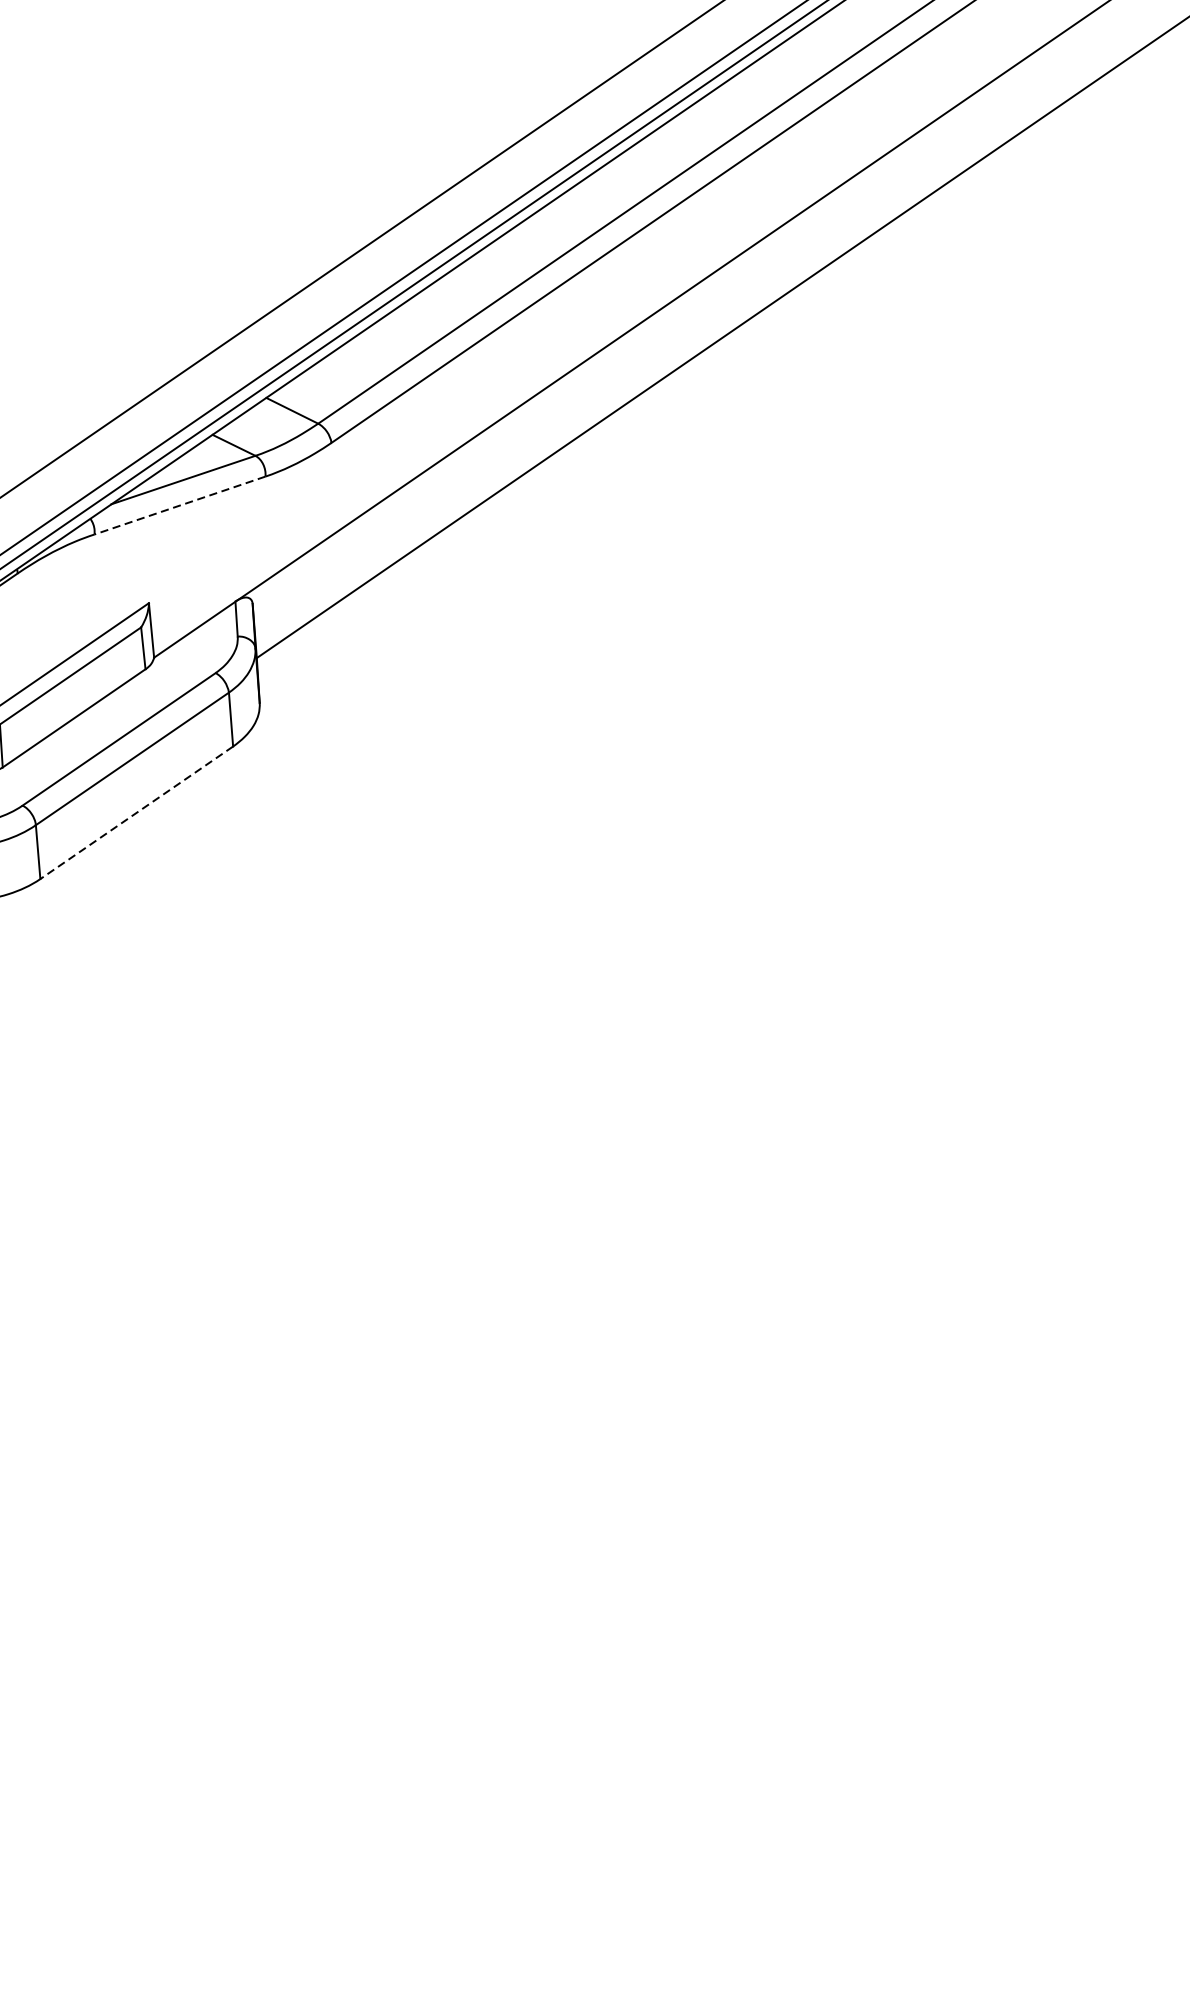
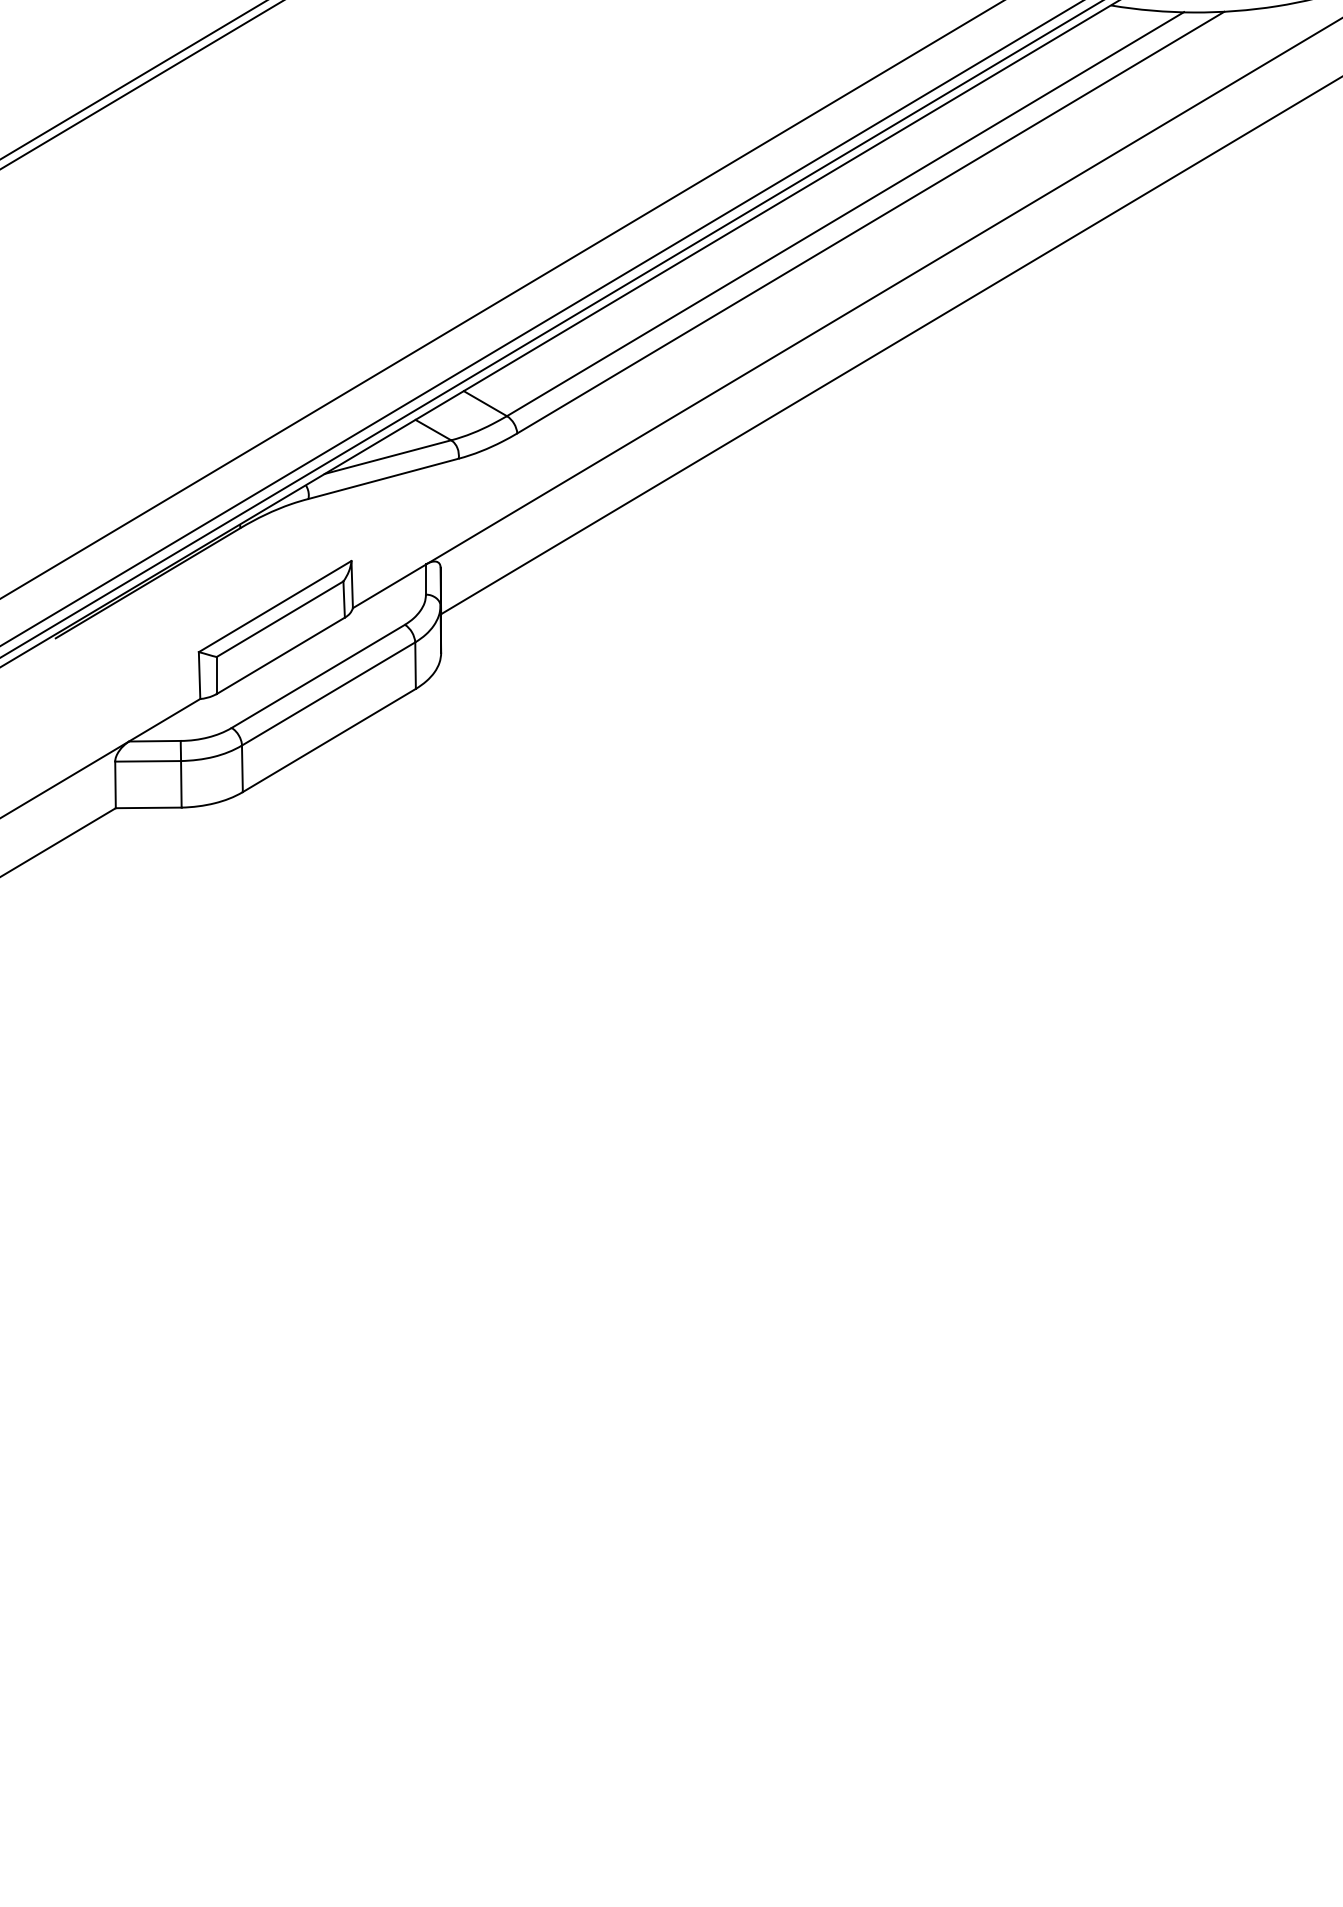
line: (179, 505) -> (383, 478), dashed -> solid
line: (136, 812) -> (329, 740), dashed -> solid

